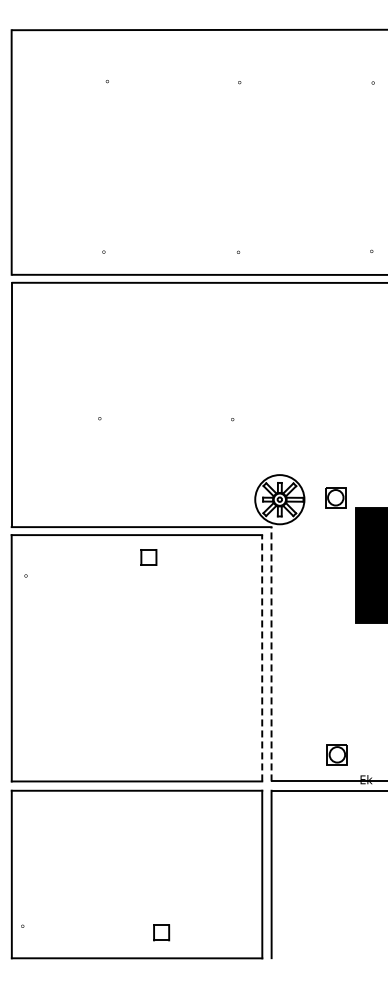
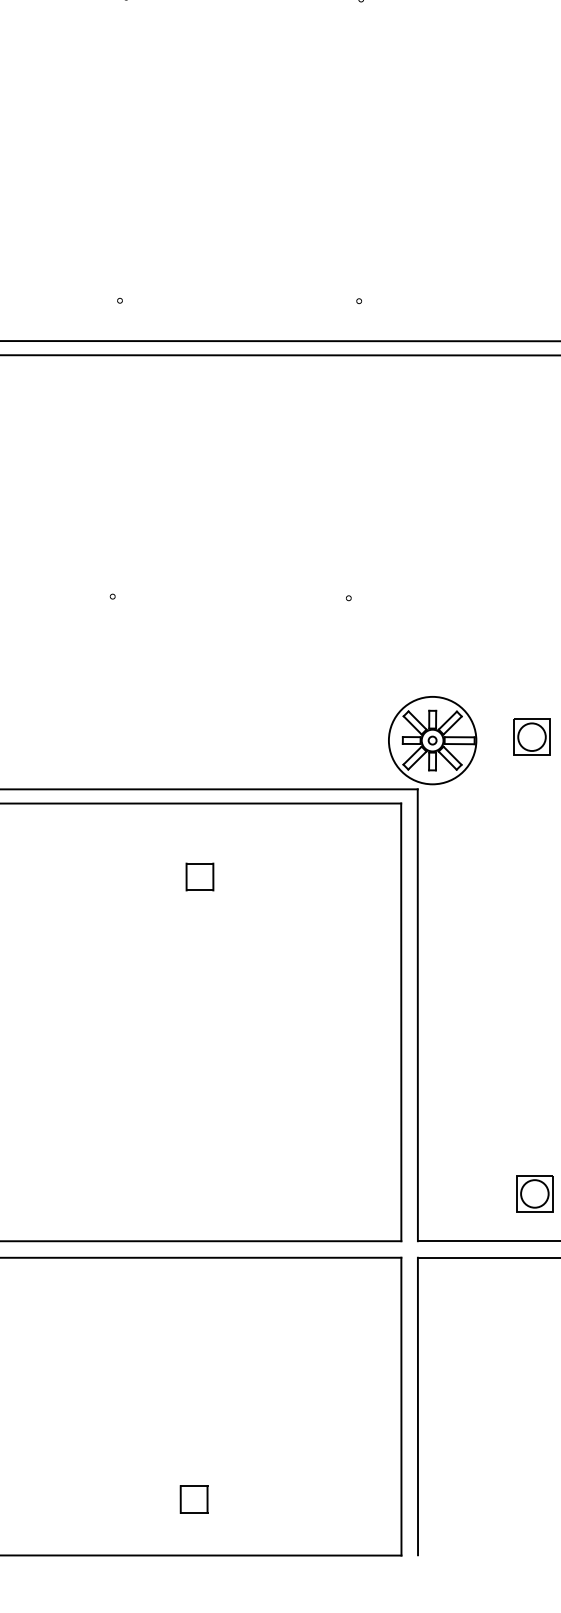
part: (148, 557) -> (199, 877), moved
line: (271, 653) -> (417, 1013), dashed -> solid
line: (262, 657) -> (401, 1020), dashed -> solid
part: (161, 932) -> (193, 1498), moved

